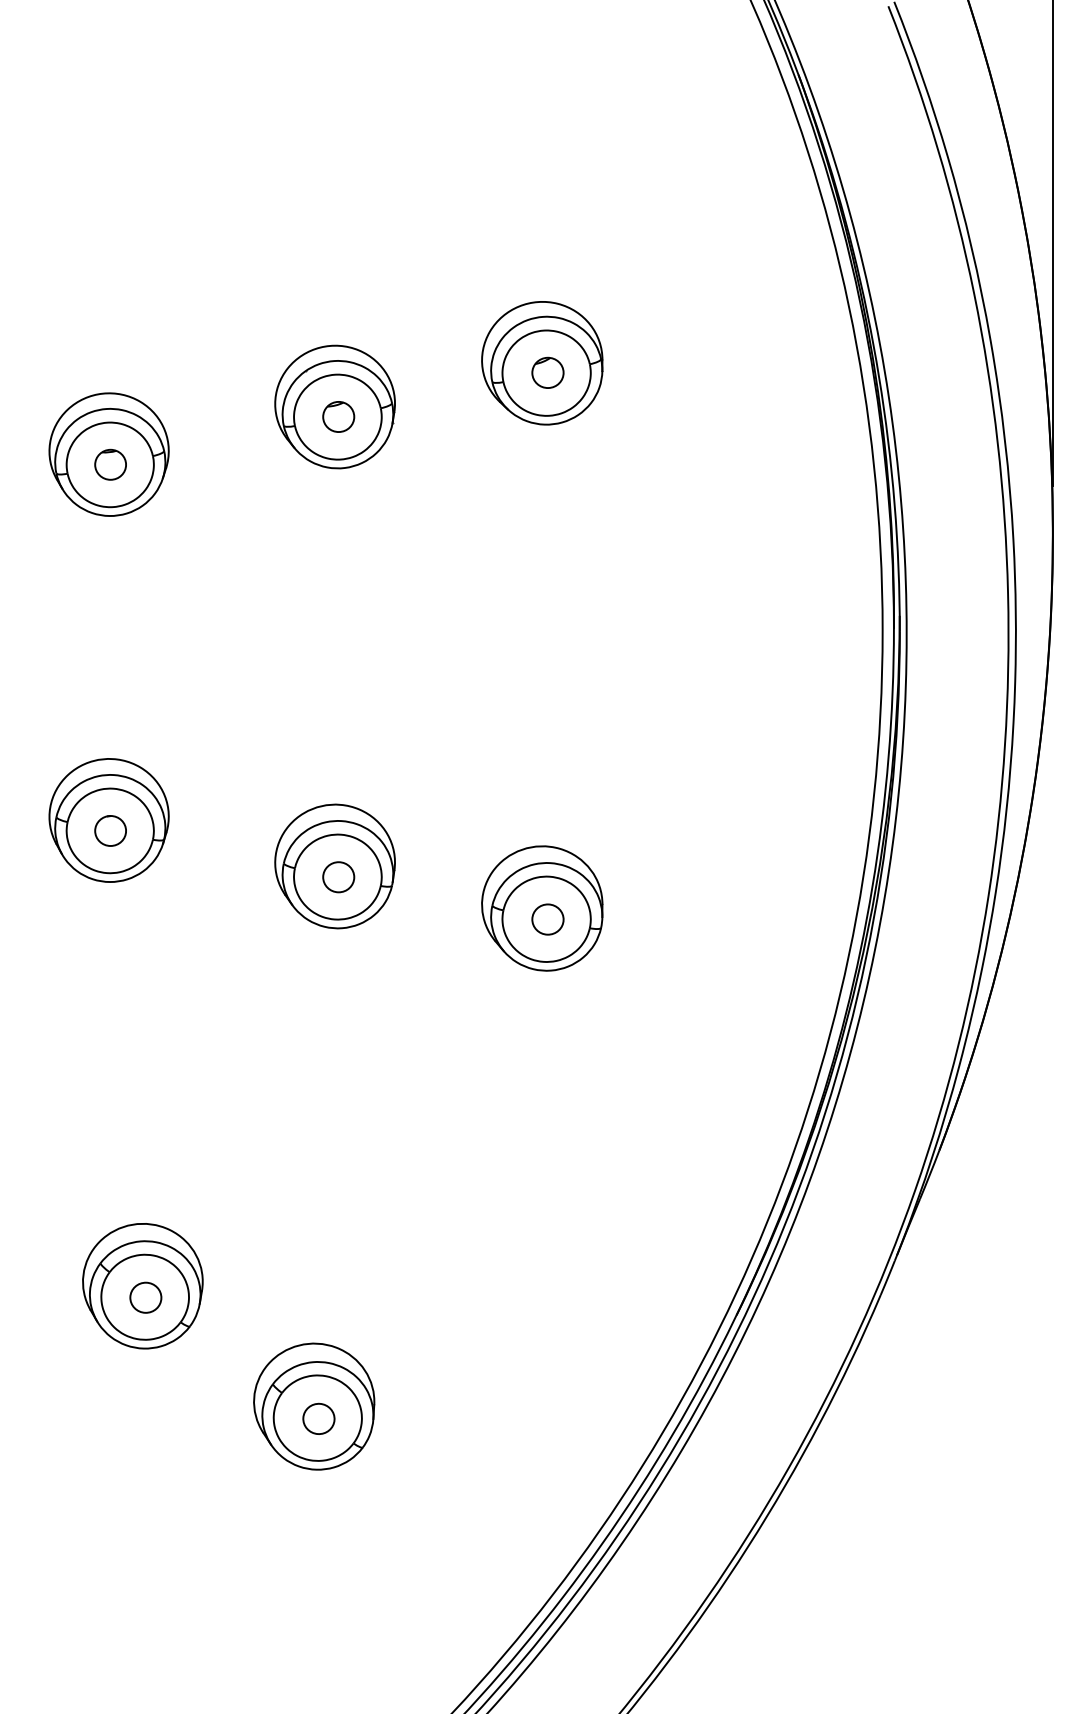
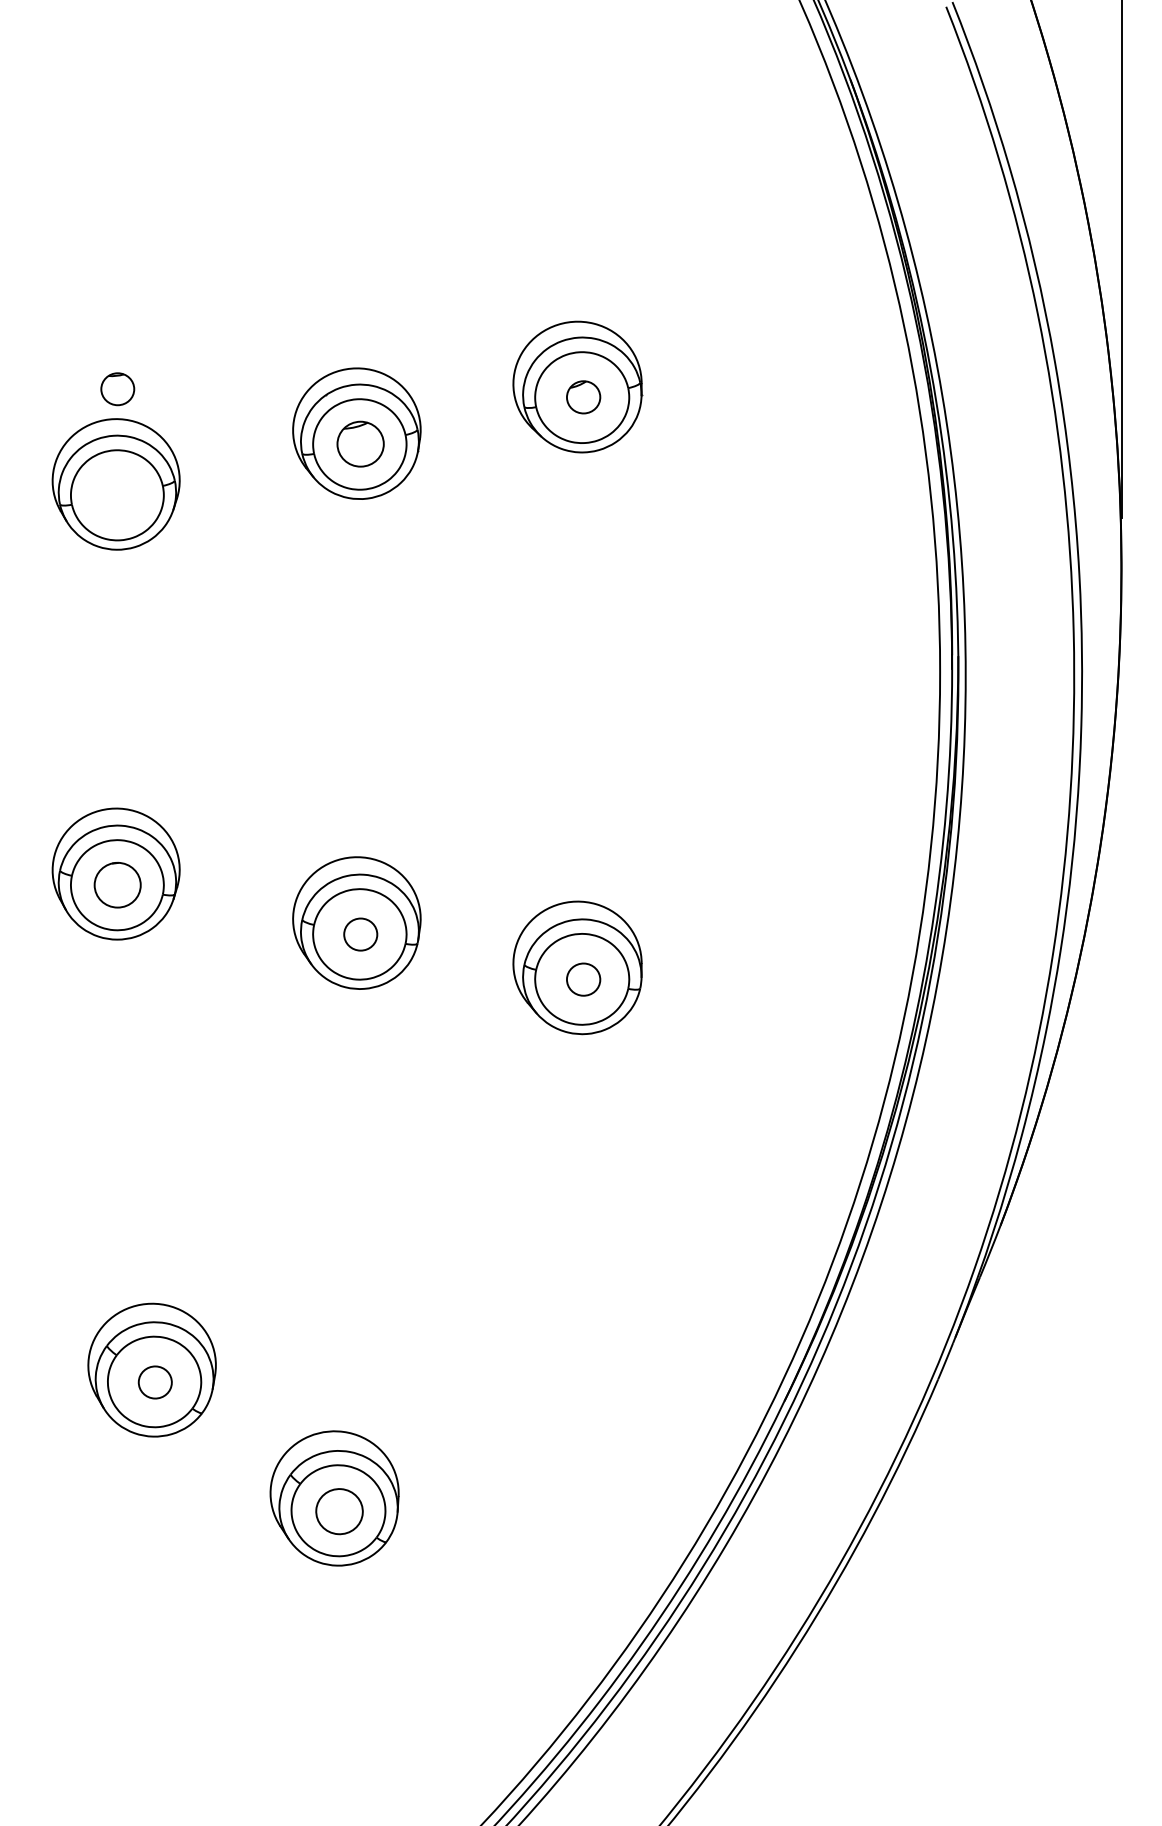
part: (338, 417) -> (360, 444), size x1.4
part: (110, 465) -> (117, 389), moved
part: (110, 831) -> (117, 885), size x1.4
part: (318, 1418) -> (339, 1511), size x1.4

